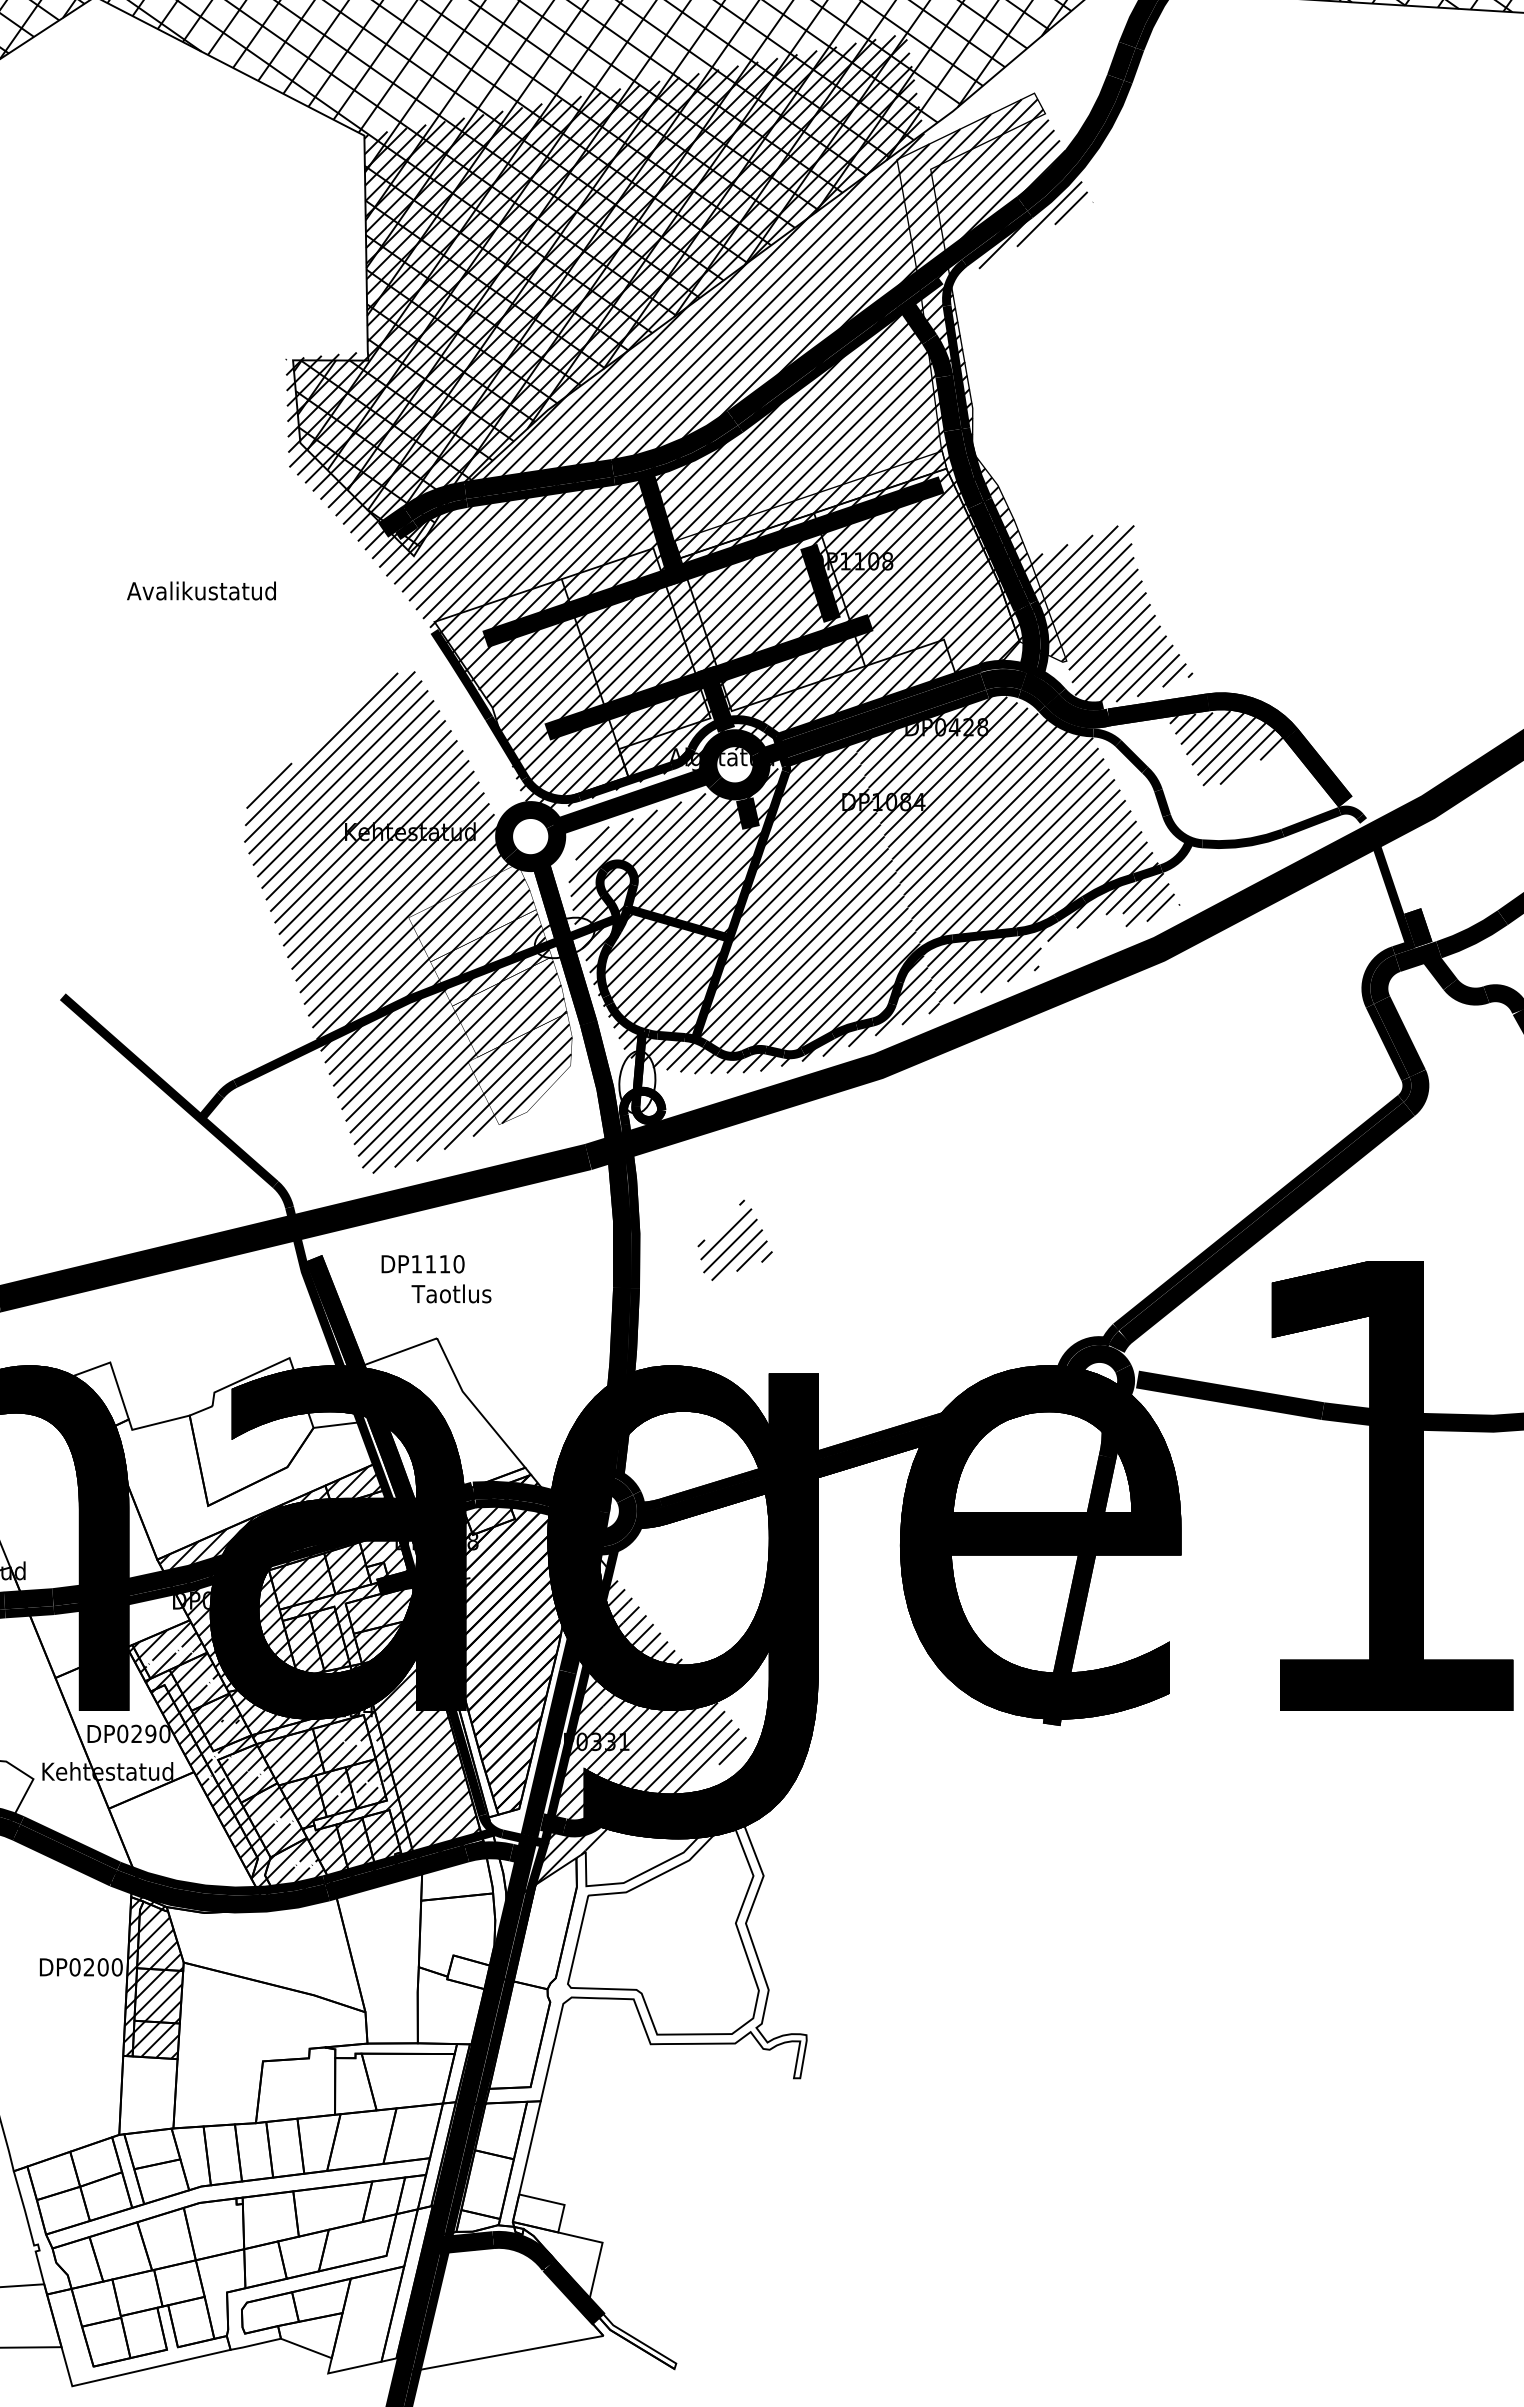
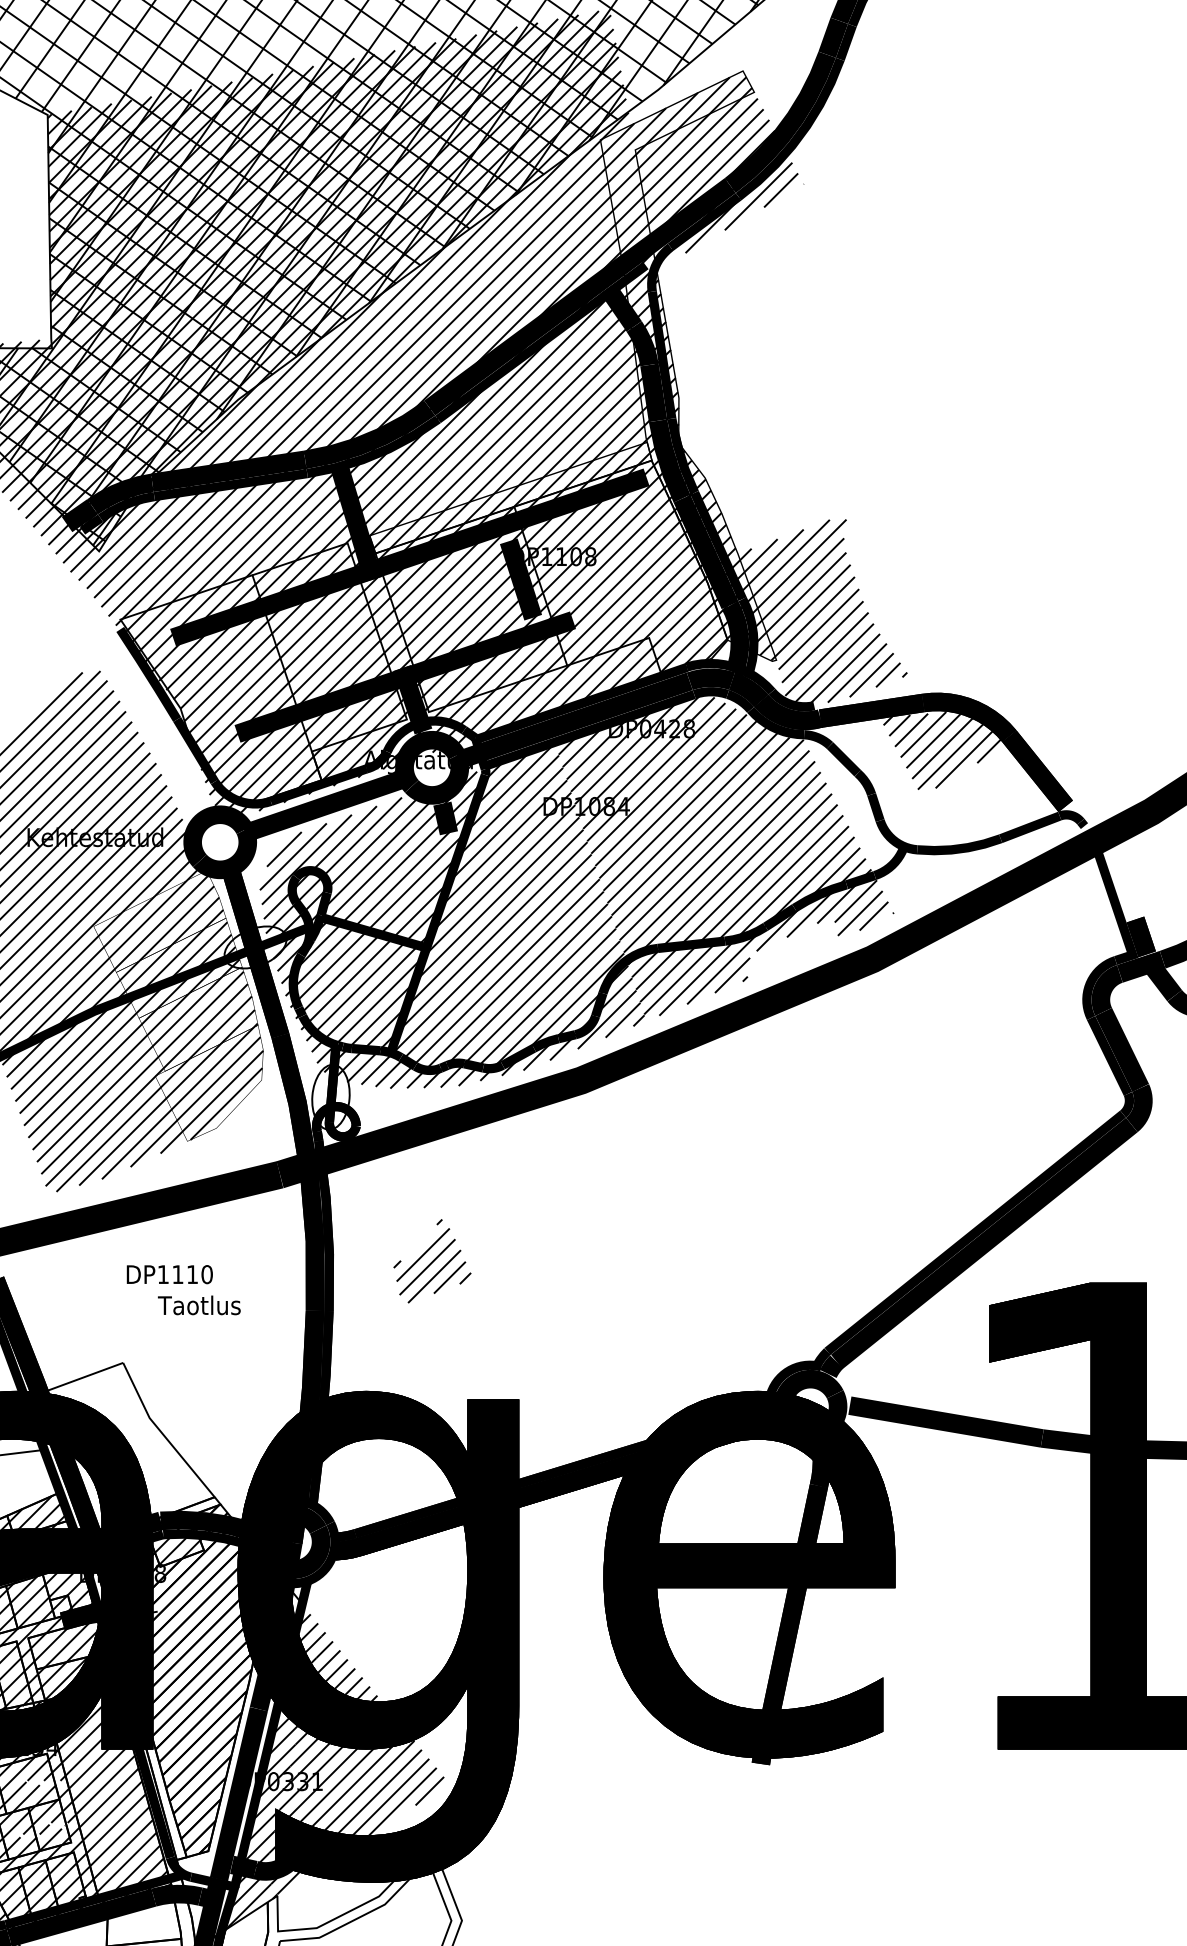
text: (436, 1279) -> (183, 1290), moved

